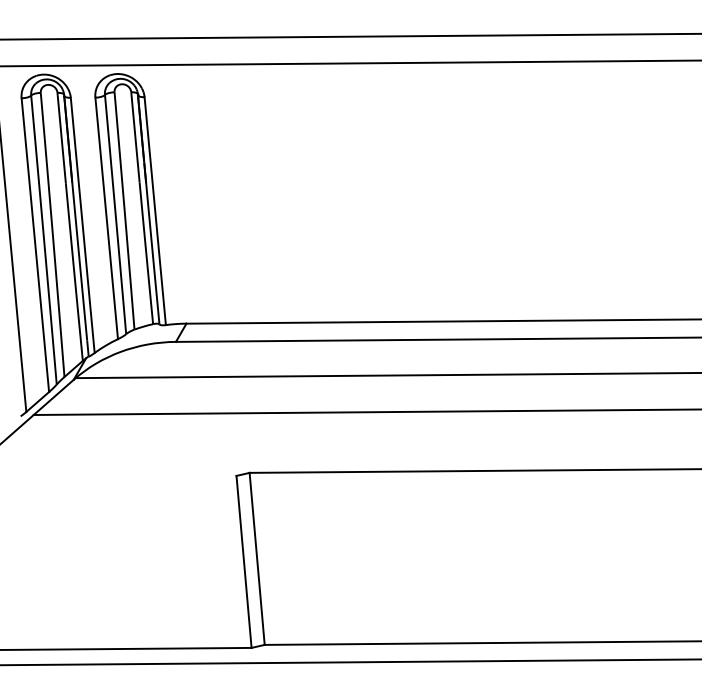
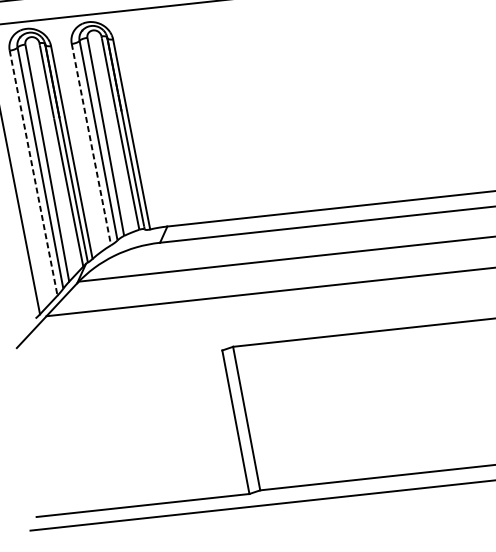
line: (106, 218) -> (91, 144), solid -> dashed
line: (35, 245) -> (33, 173), solid -> dashed

